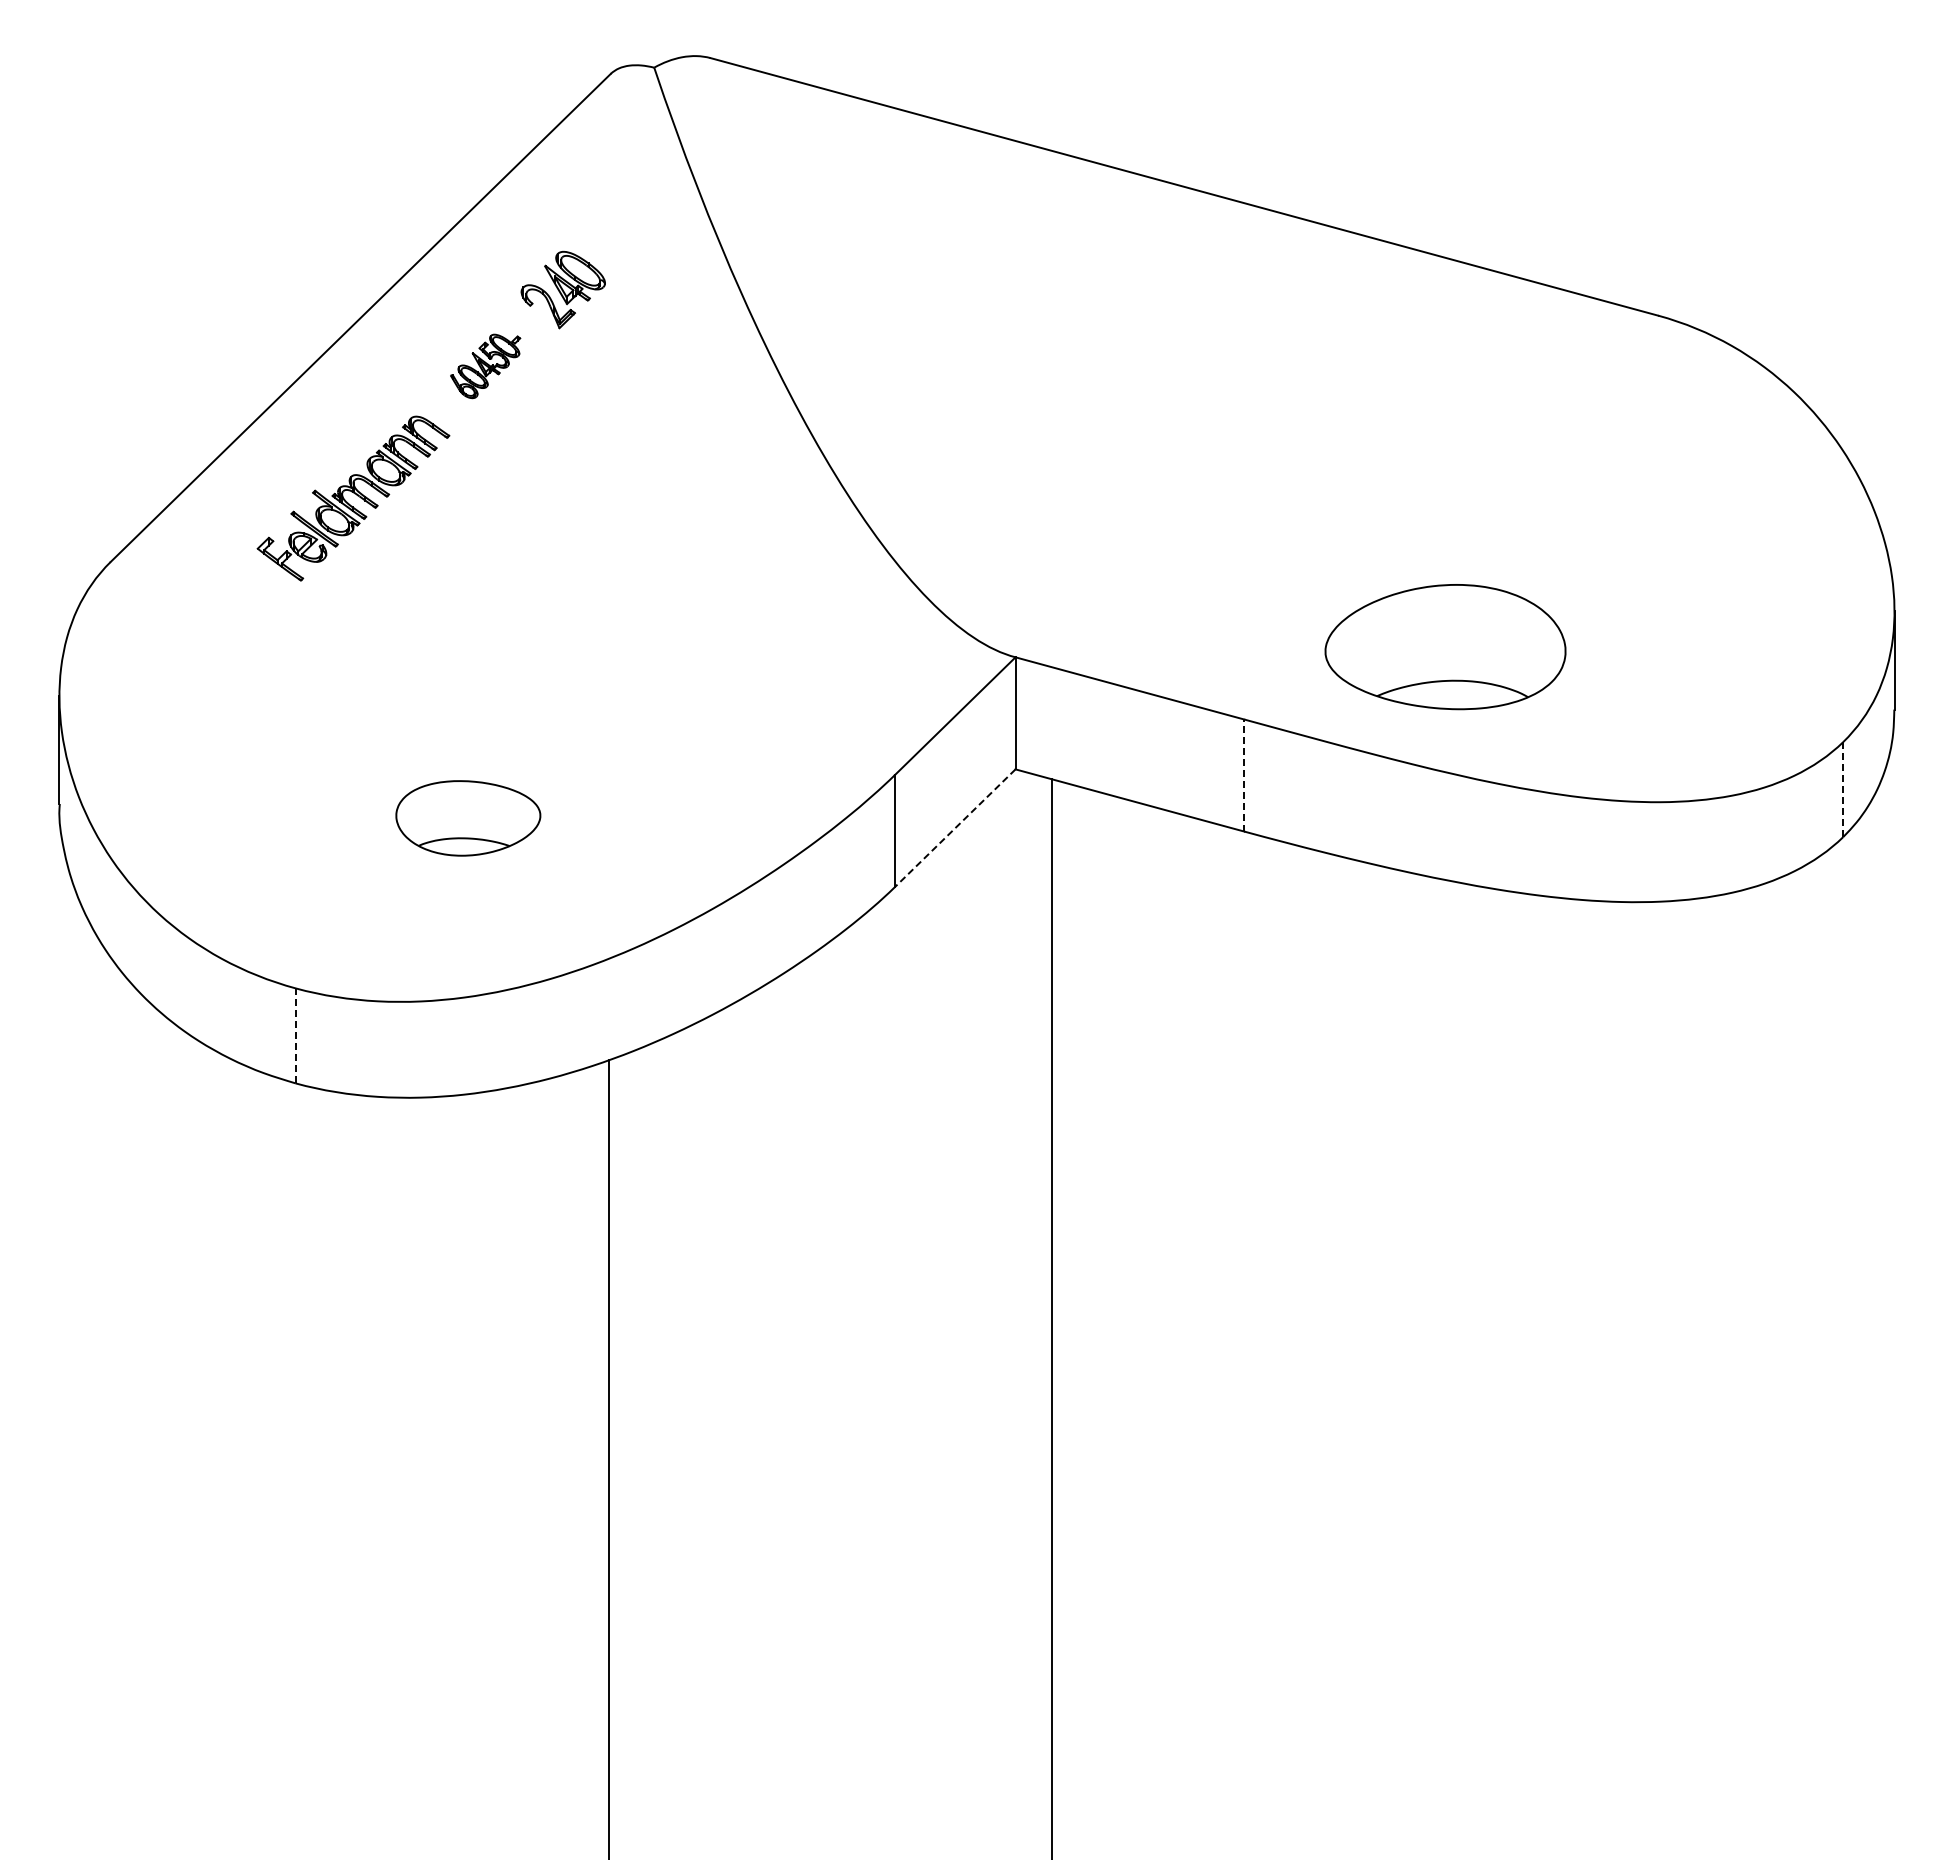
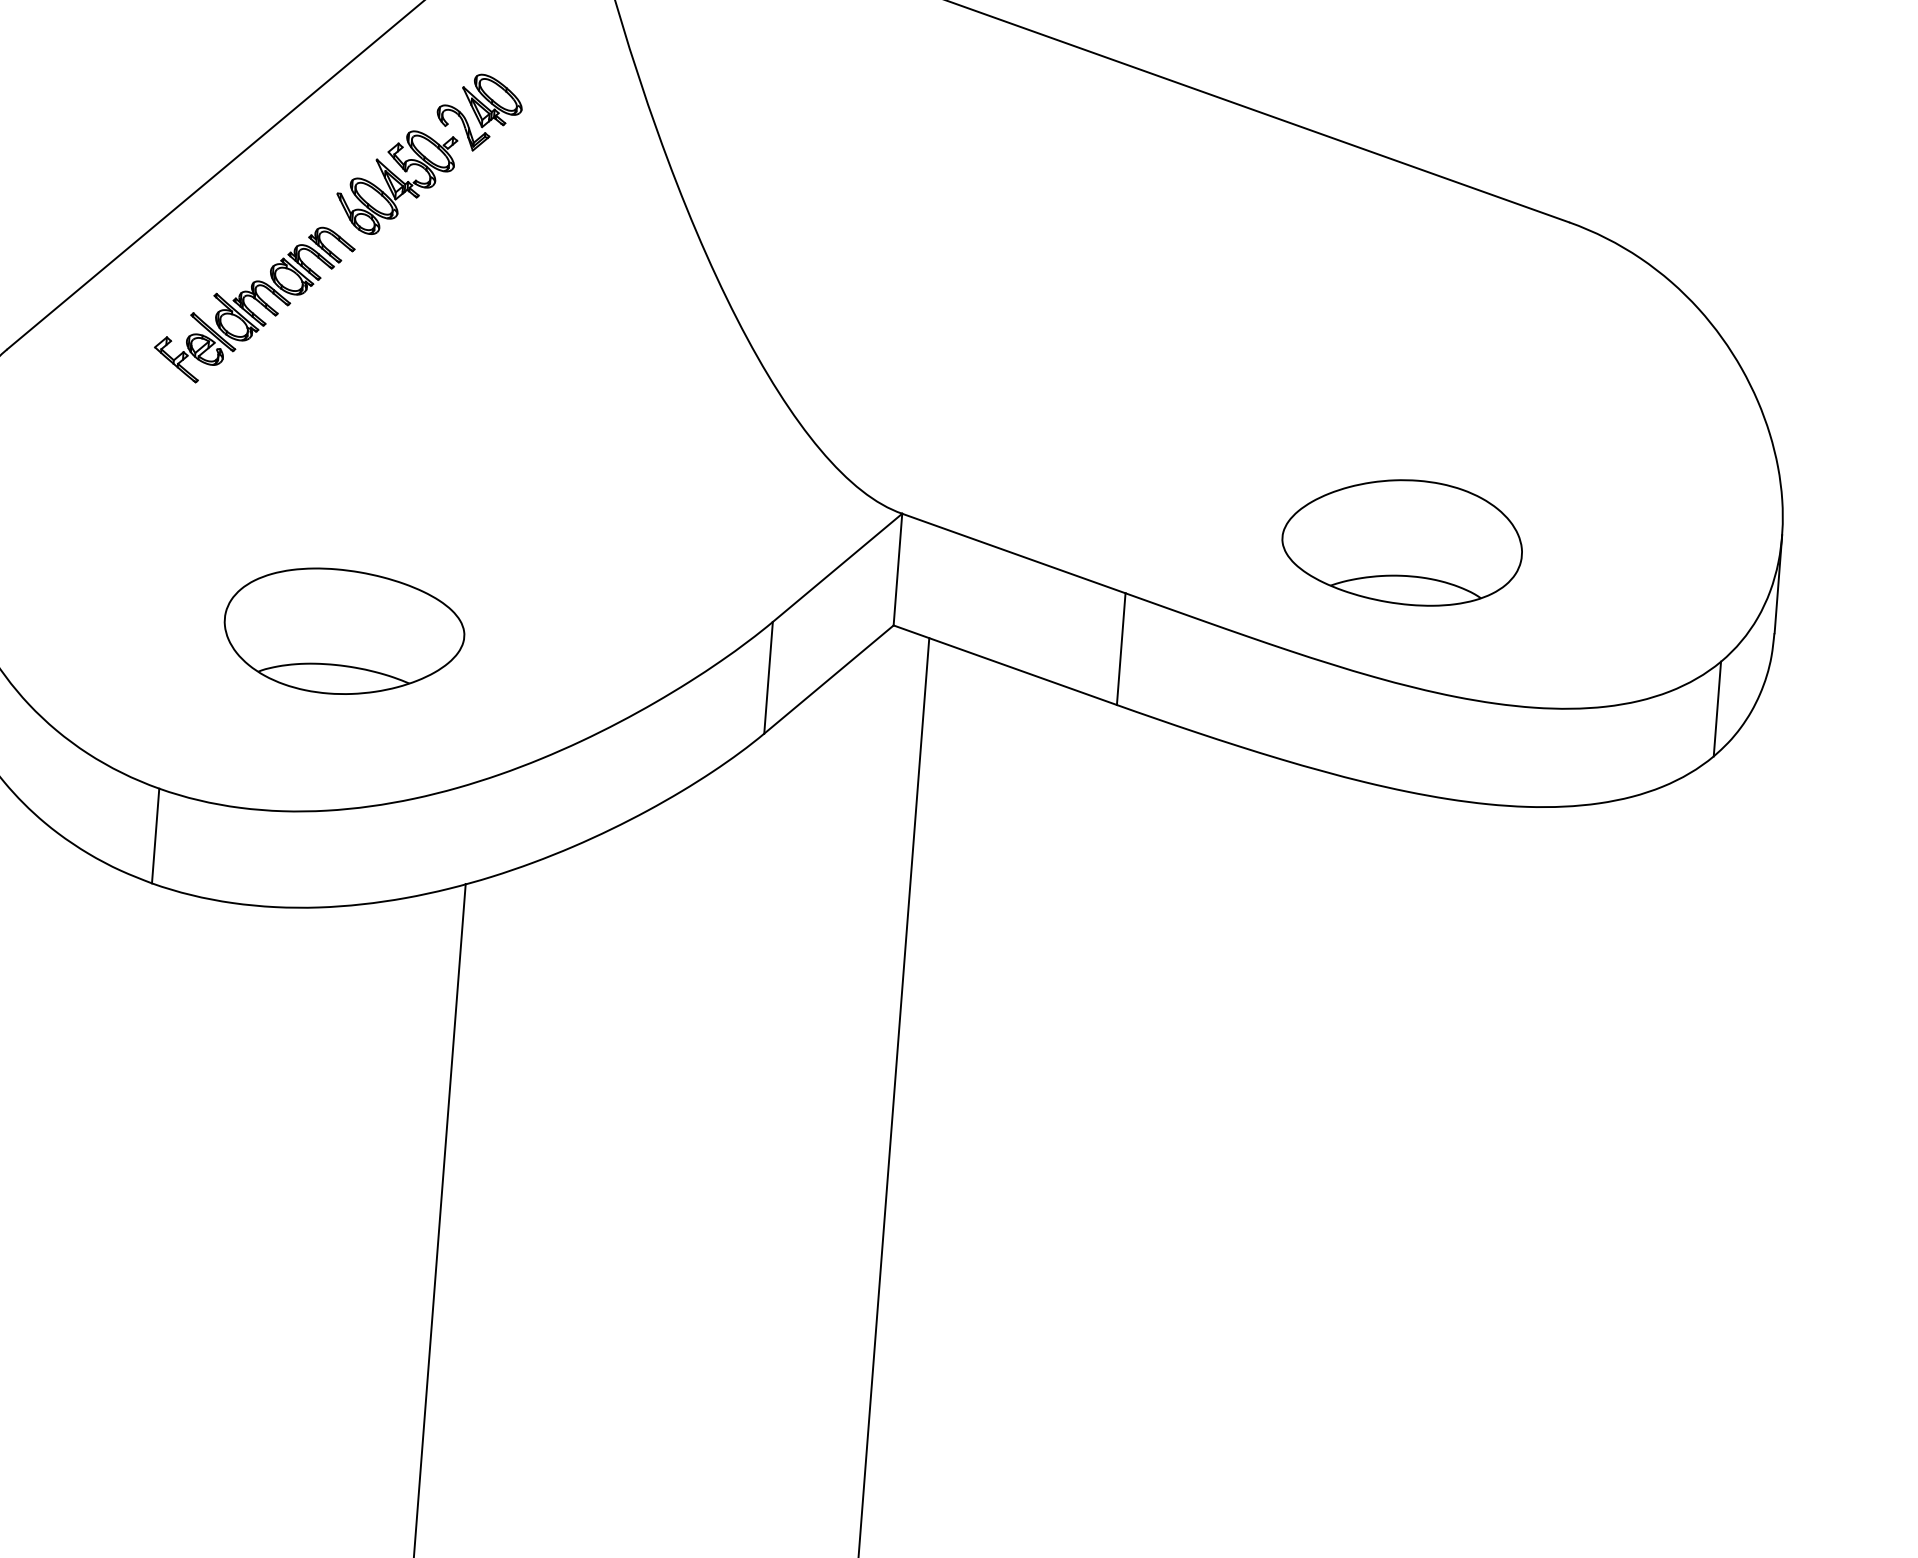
part: (485, 366) -> (396, 183), size x1.67
part: (1445, 647) -> (1402, 542), moved
line: (1244, 775) -> (1121, 649), dashed -> solid
line: (1843, 790) -> (1717, 710), dashed -> solid
part: (468, 818) -> (344, 632), size x1.67
line: (954, 828) -> (828, 679), dashed -> solid
line: (295, 1035) -> (155, 835), dashed -> solid

